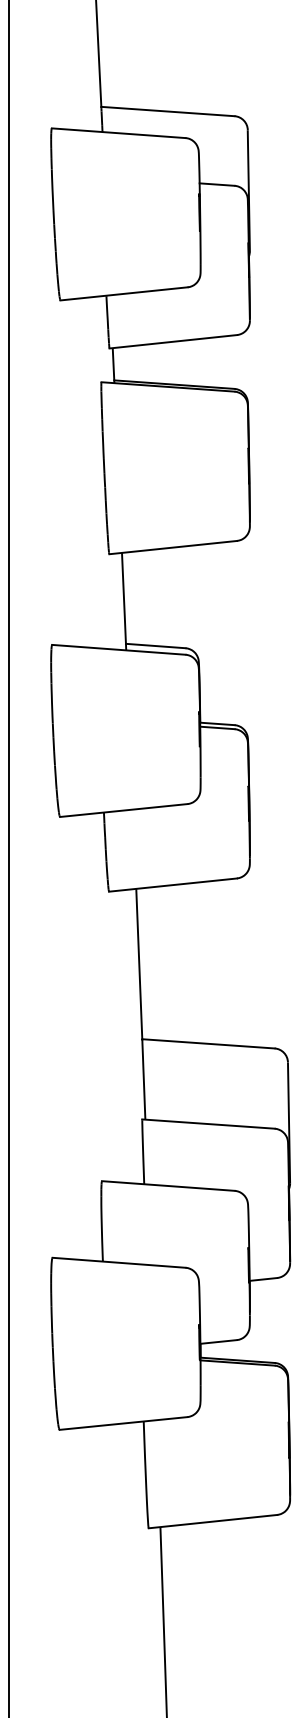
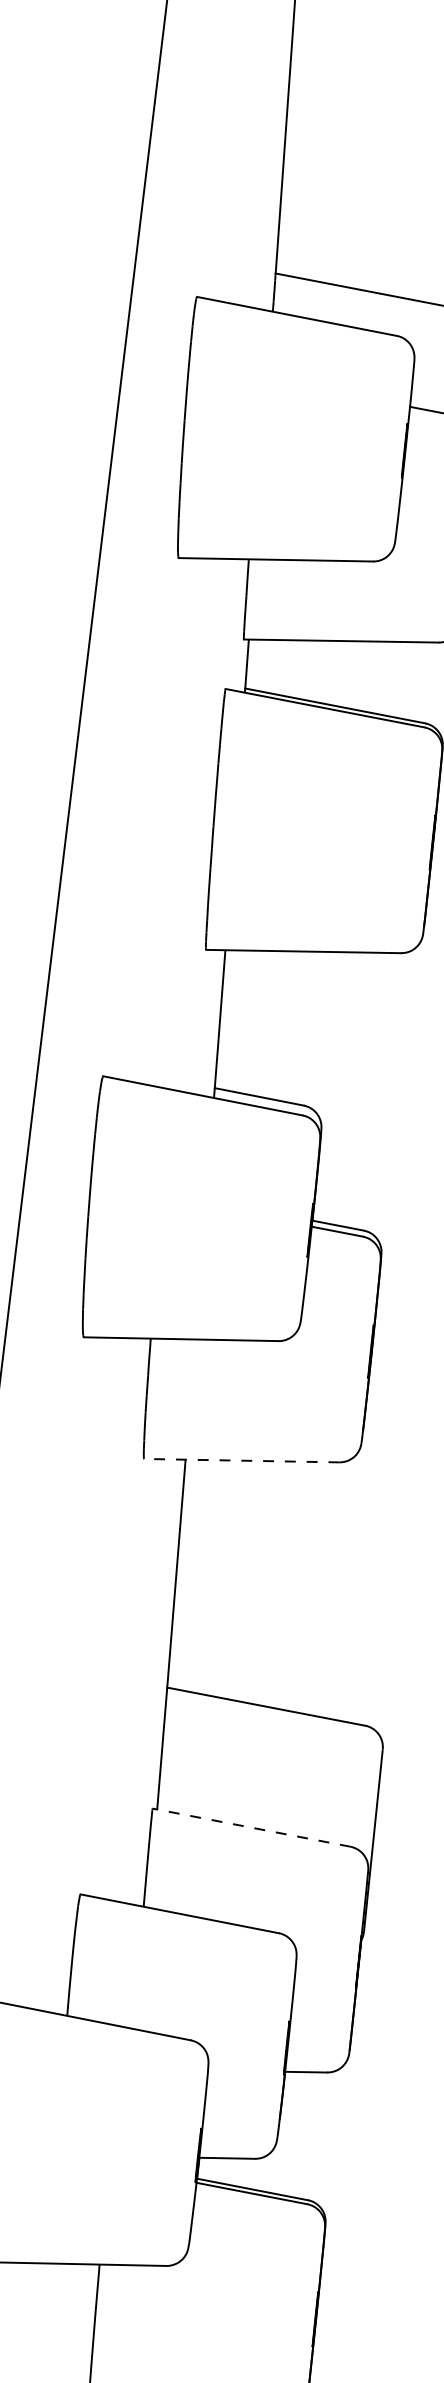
line: (172, 885) -> (240, 1461), solid -> dashed
line: (208, 1124) -> (251, 1828), solid -> dashed

